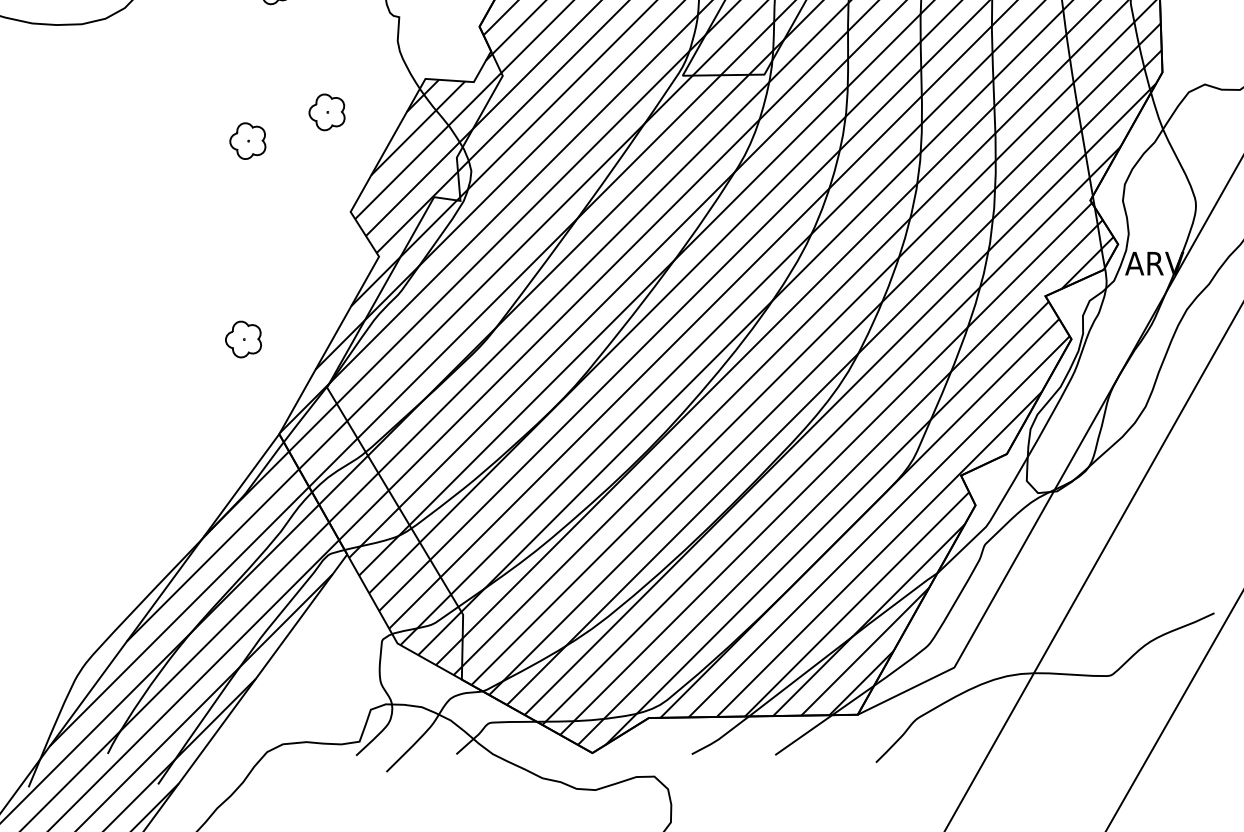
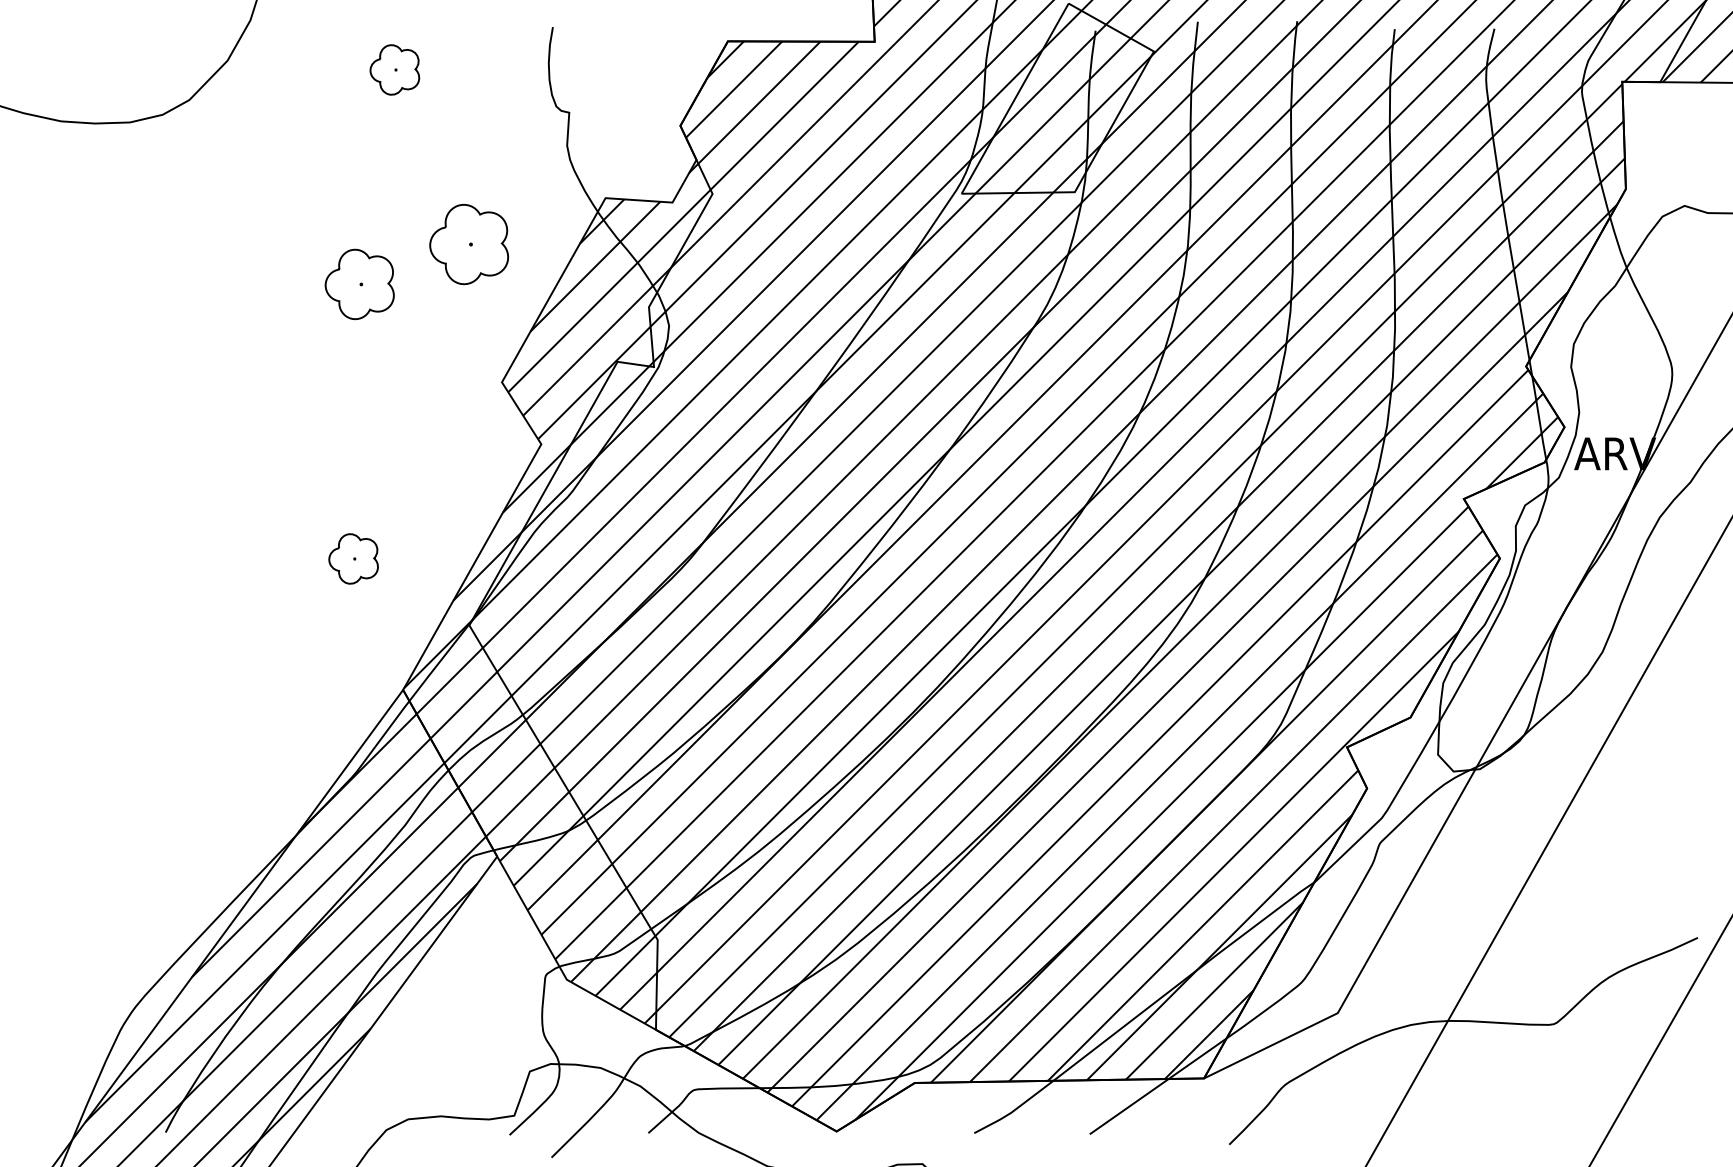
part: (327, 112) -> (469, 244), size x1.6
part: (247, 140) -> (359, 283), size x1.4

